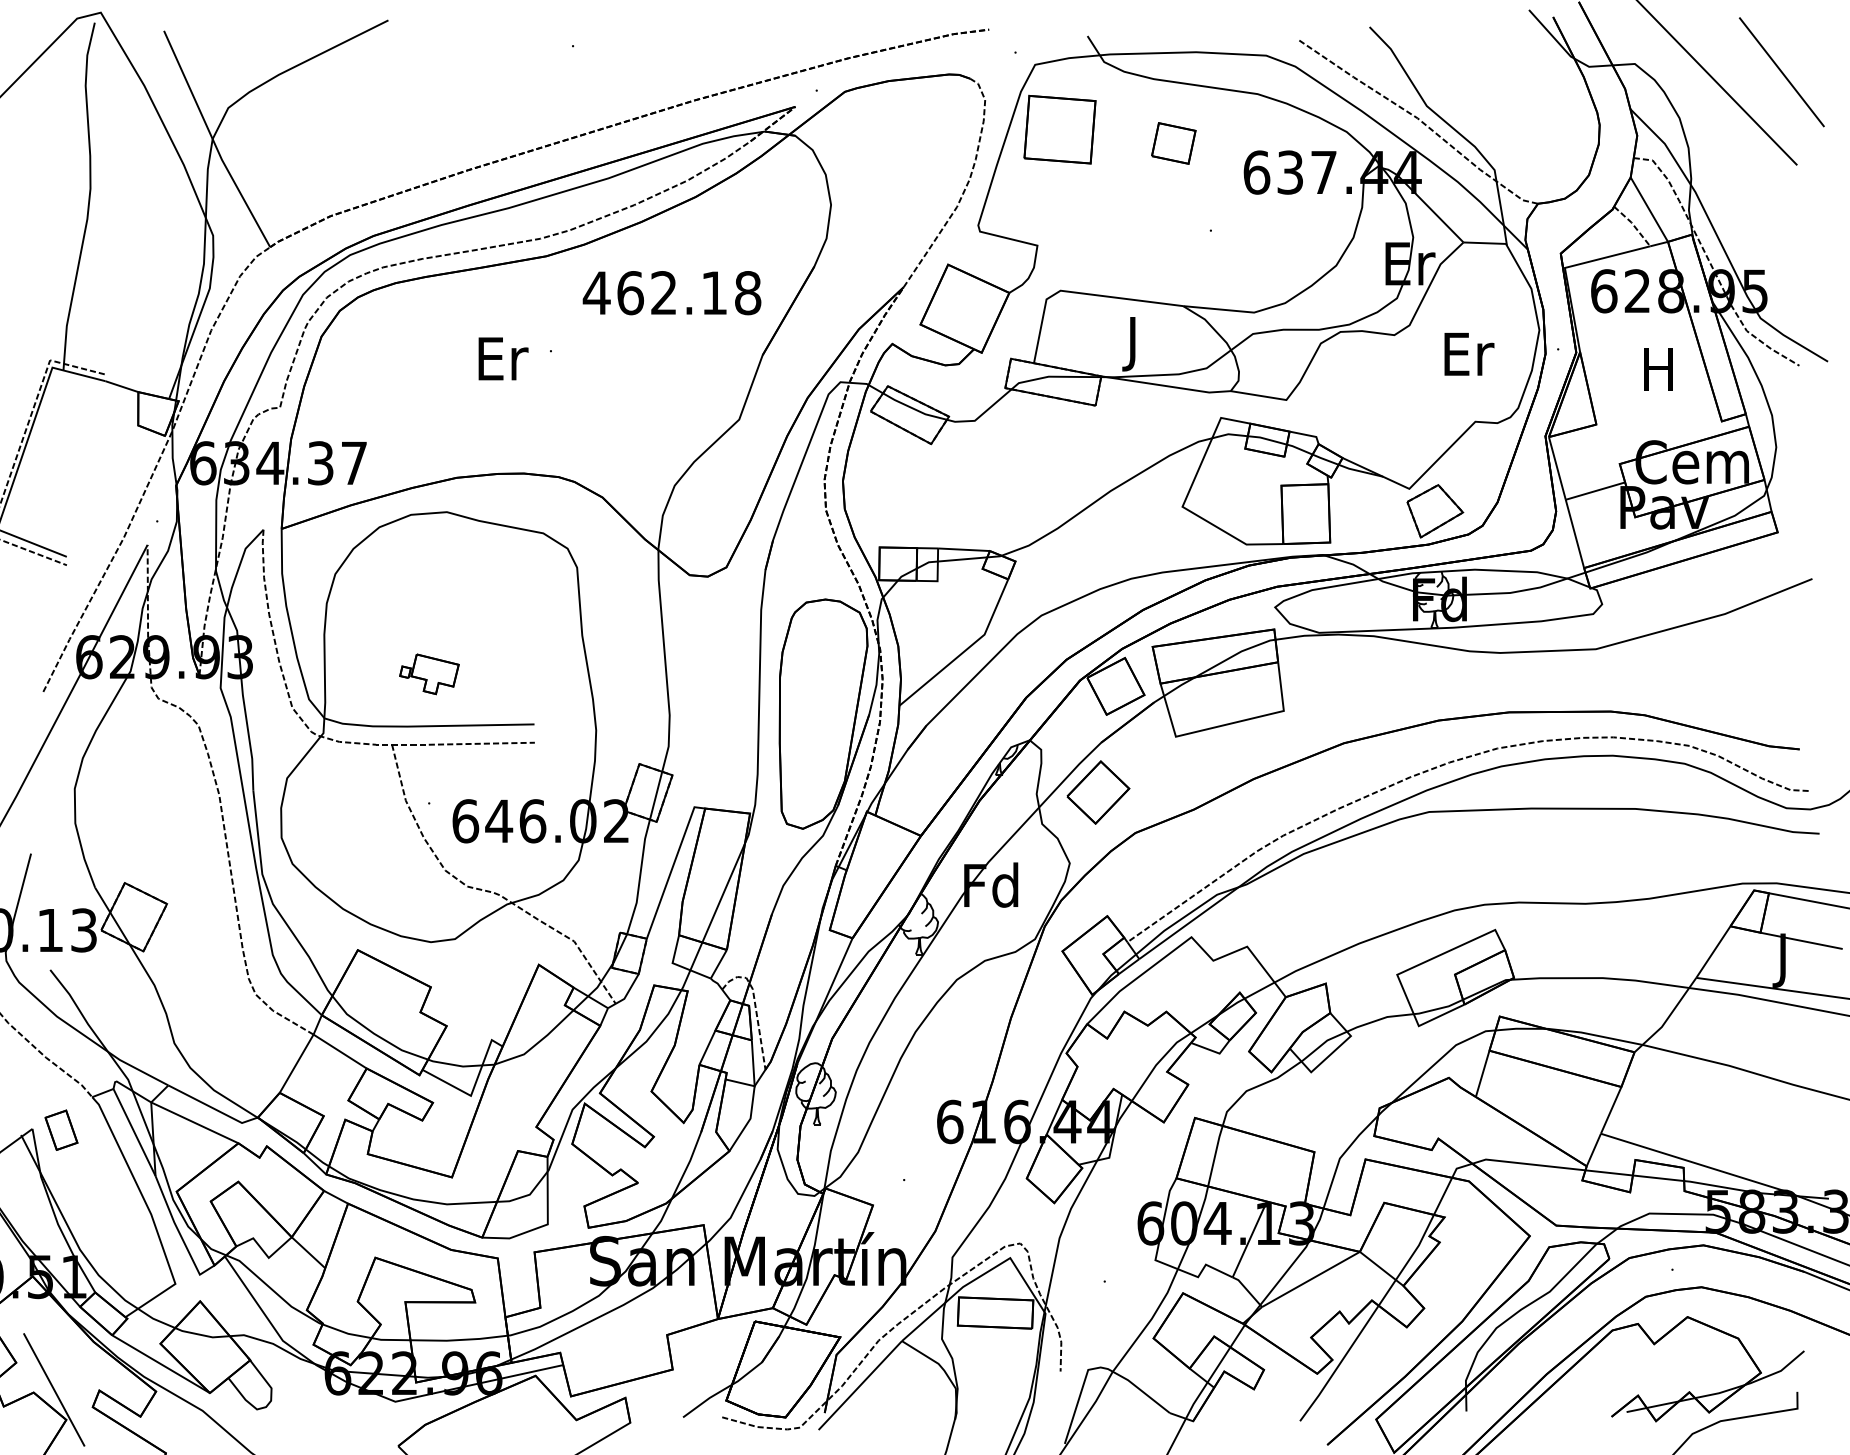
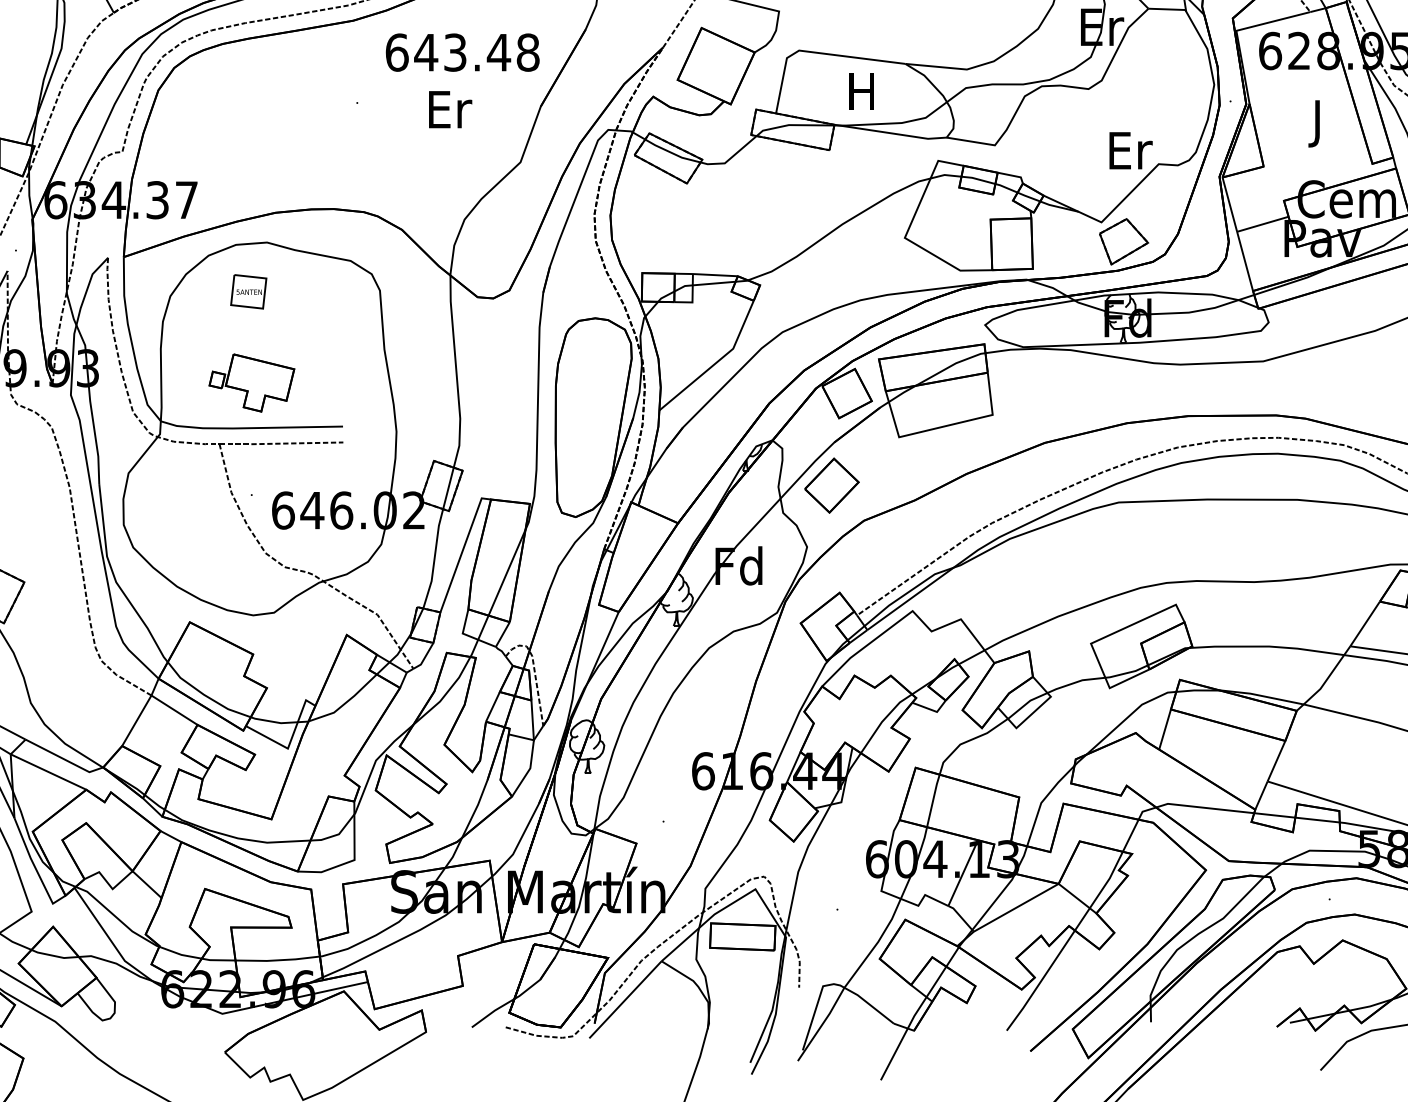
text: (655, 293) -> (447, 52), 462.18 -> 643.48
text: (1132, 344) -> (861, 97), J -> H
text: (1469, 354) -> (1131, 150), moved
text: (503, 358) -> (450, 109), moved
text: (1658, 375) -> (1317, 124), H -> J
part: (425, 568) -> (248, 291), added
part: (429, 674) -> (251, 383), size x1.67

